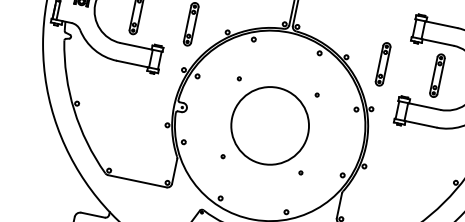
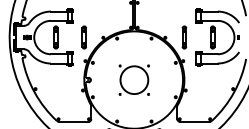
part: (270, 126) -> (134, 80), size x0.7

